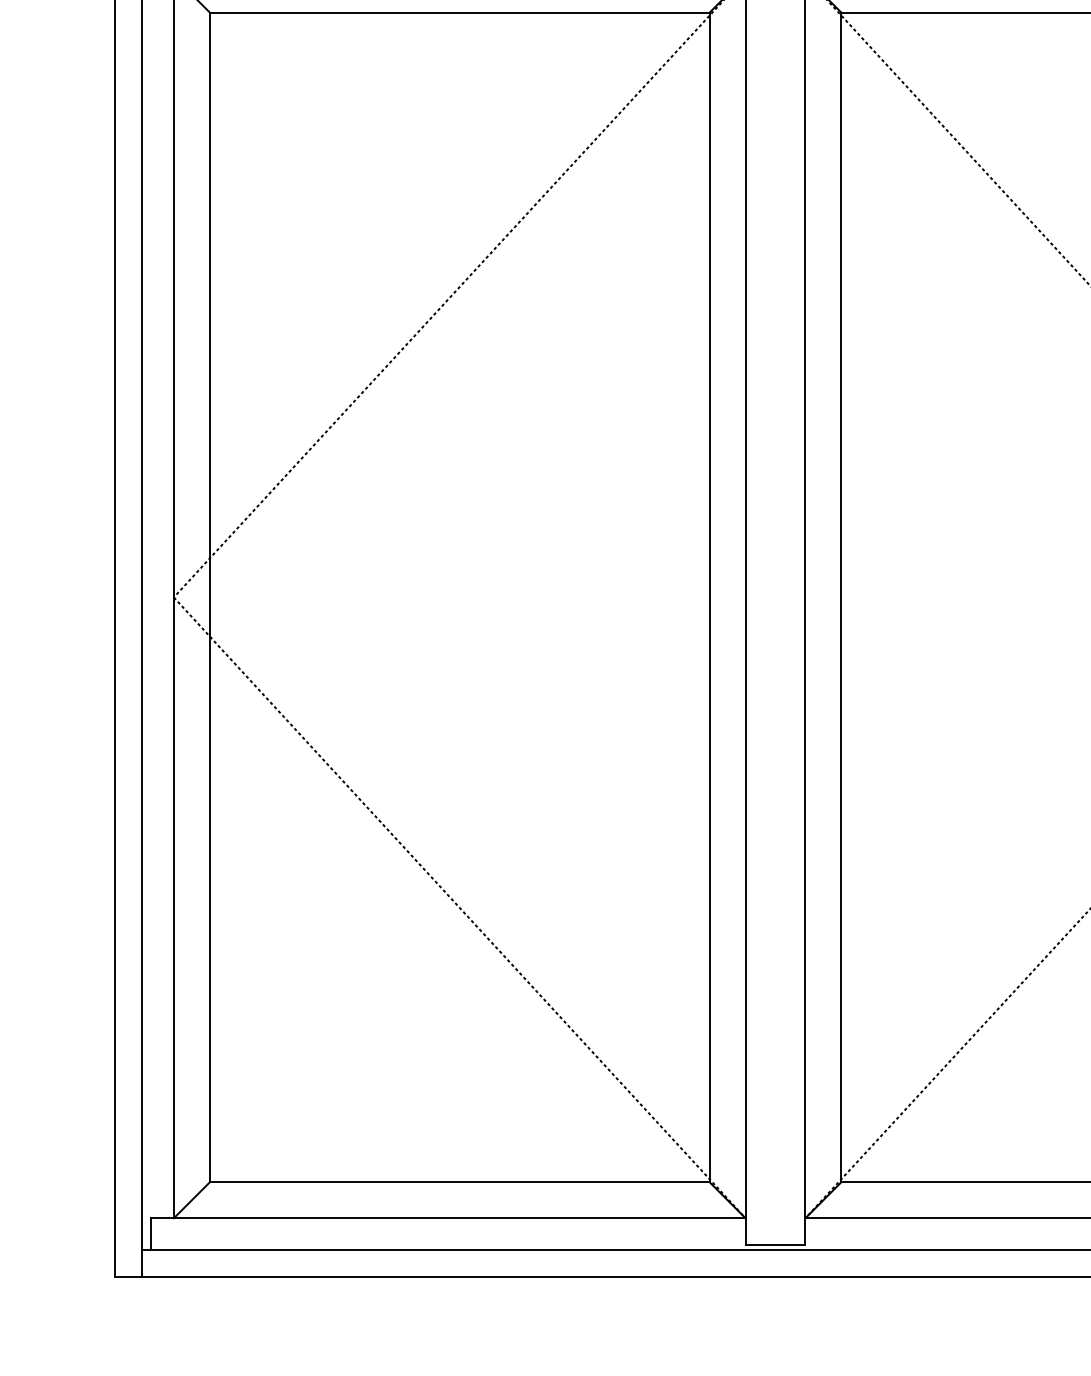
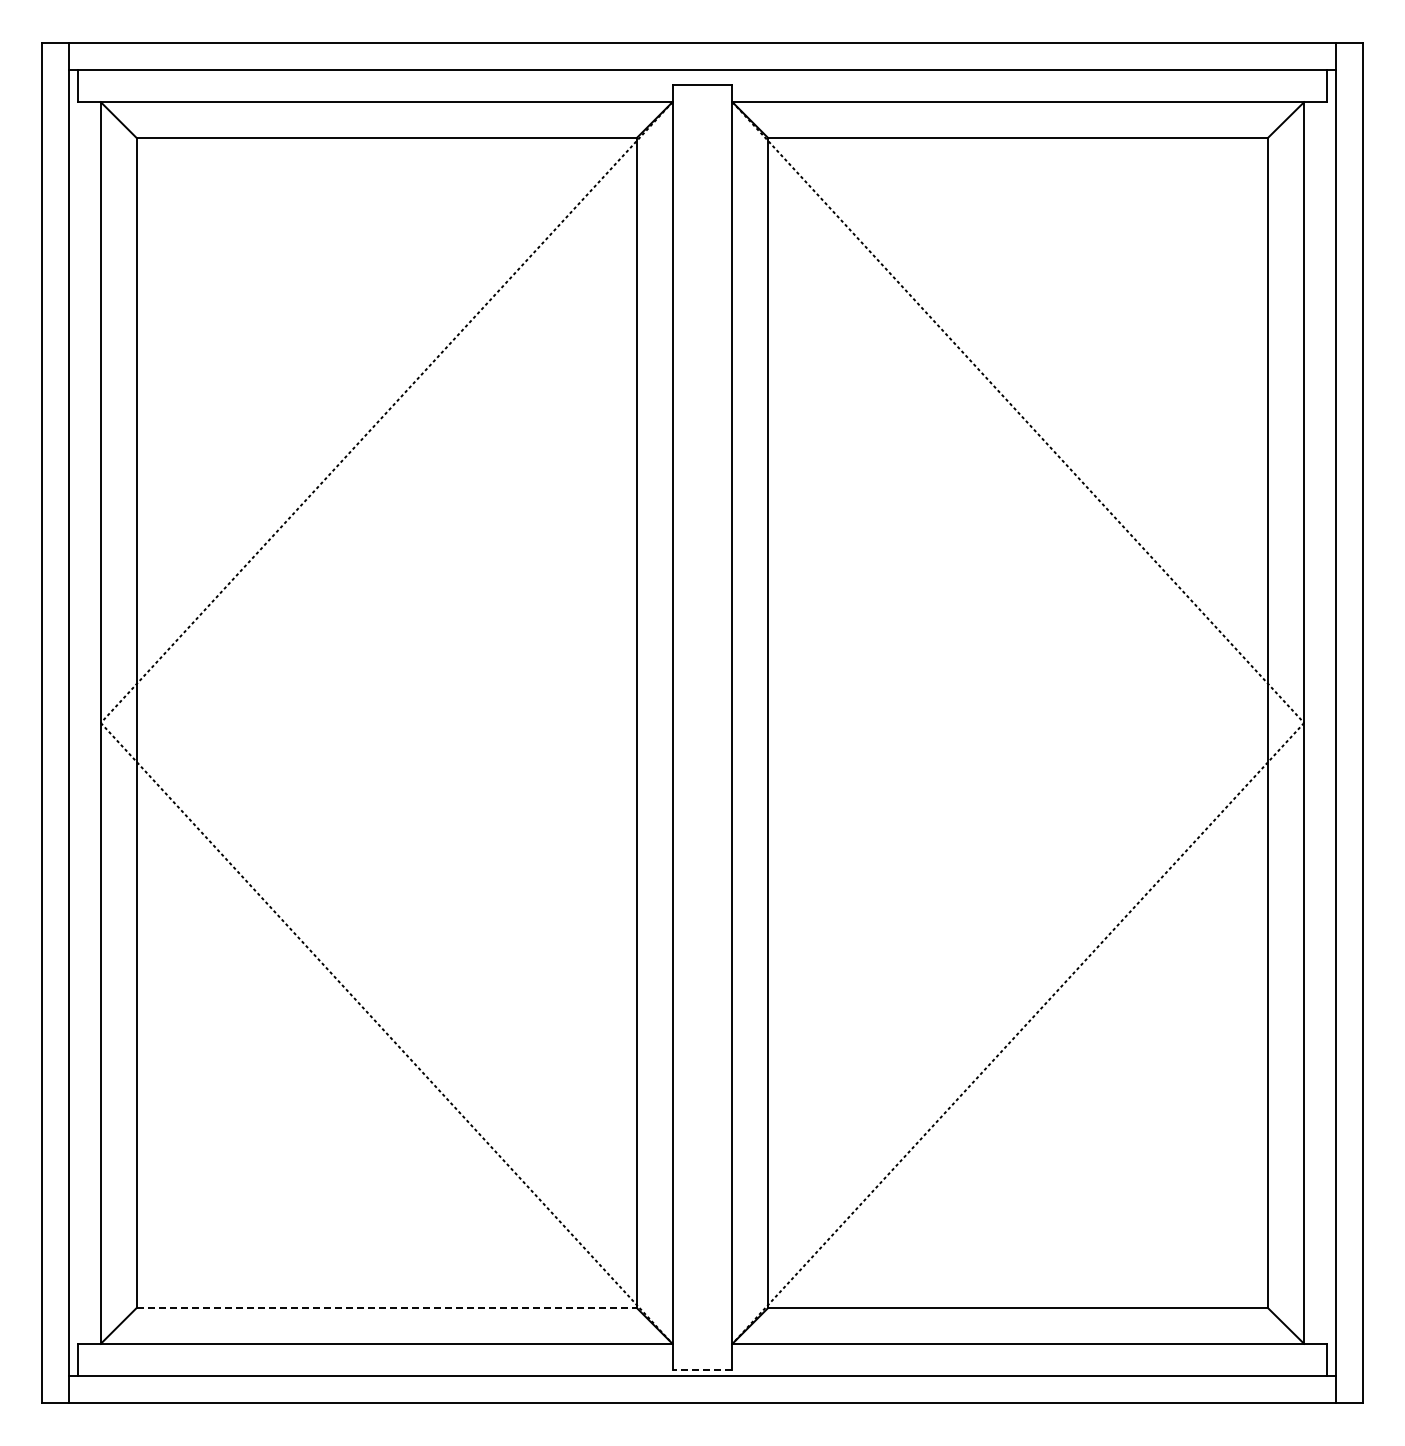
line: (459, 1181) -> (386, 1307), solid -> dashed
line: (775, 1244) -> (702, 1370), solid -> dashed

